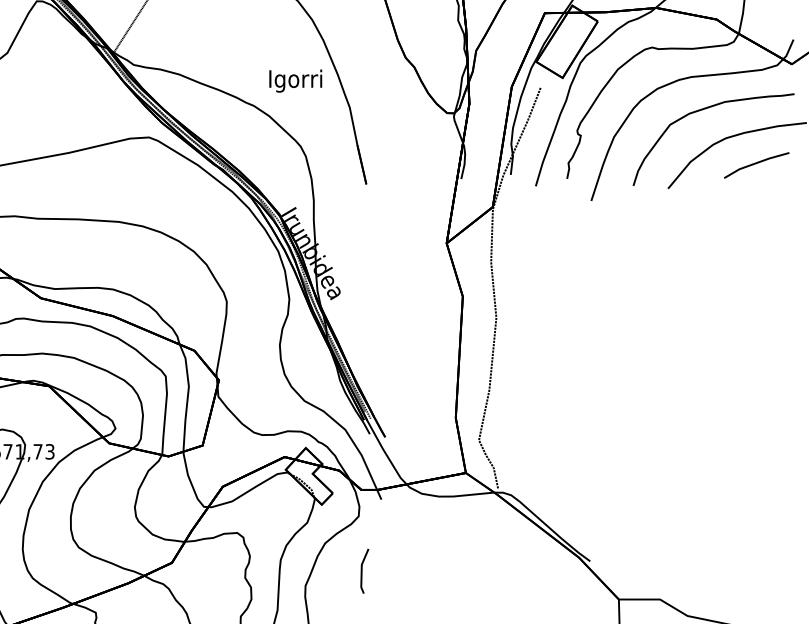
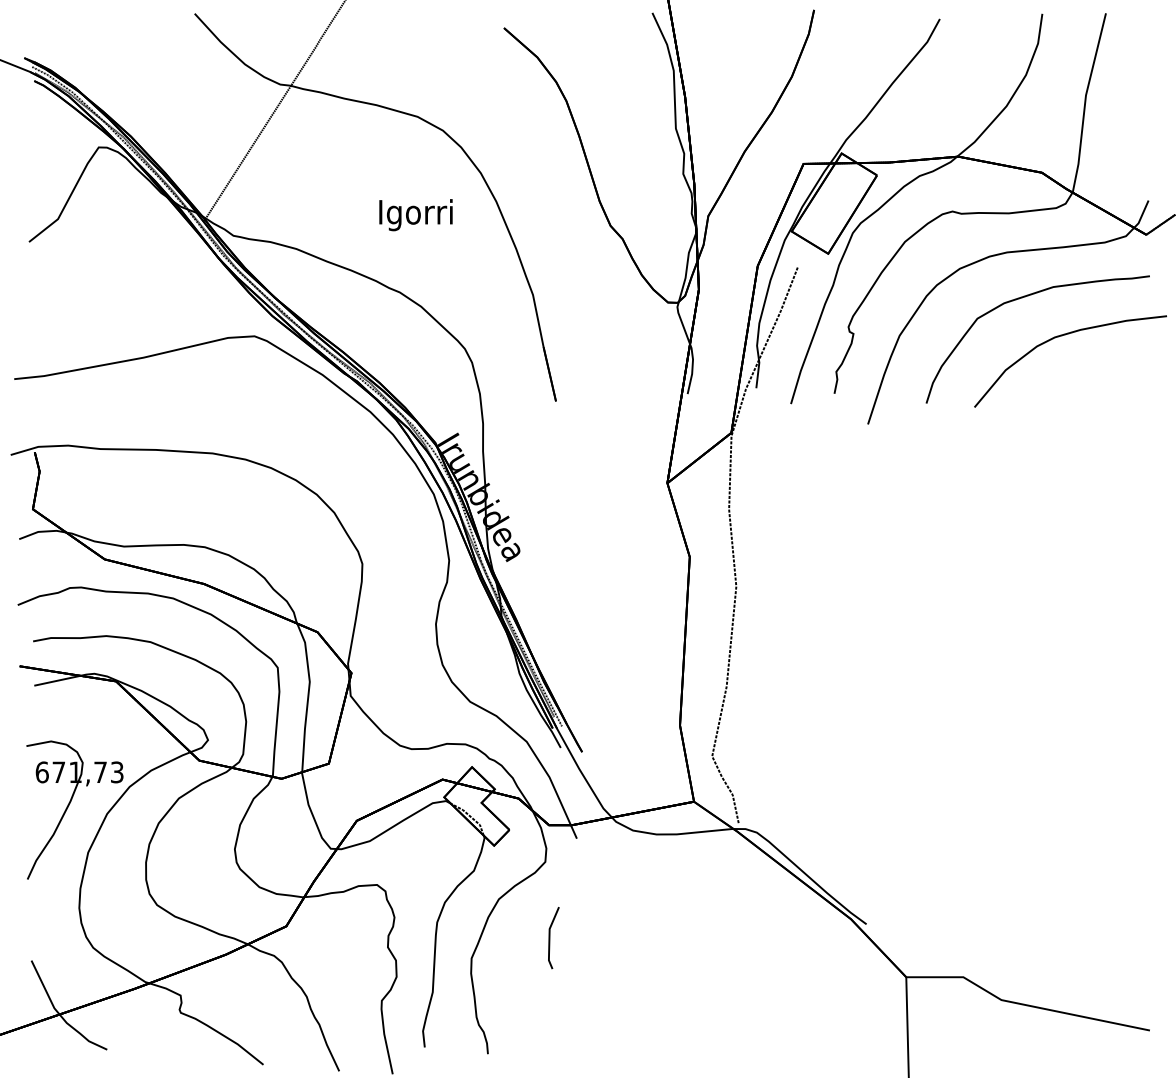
text: (295, 81) -> (415, 215), moved
part: (756, 165) -> (1097, 375), removed

